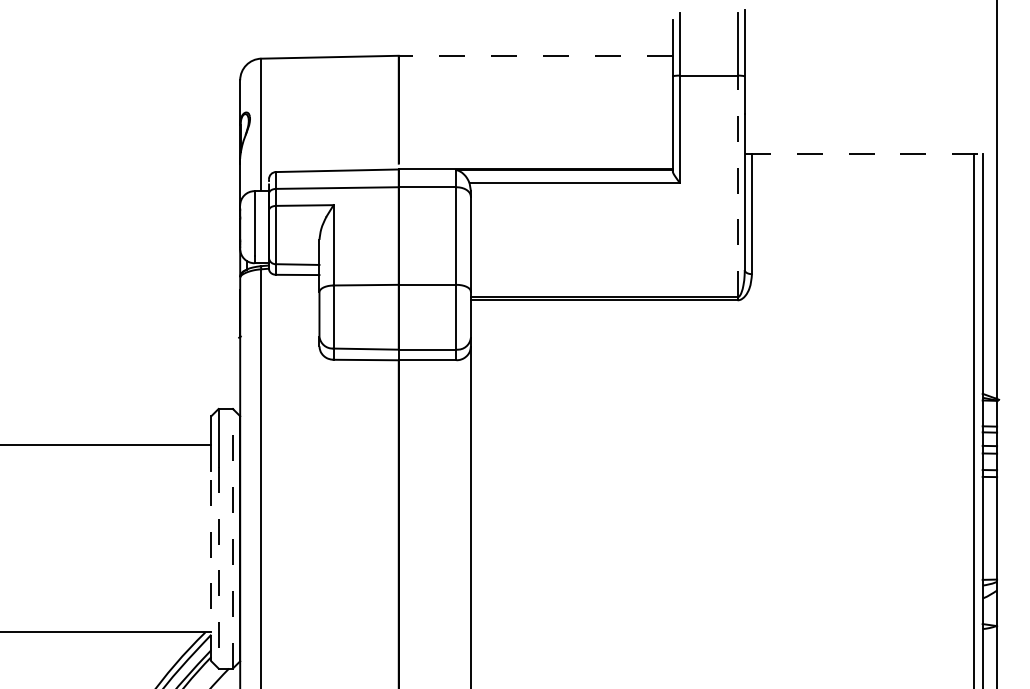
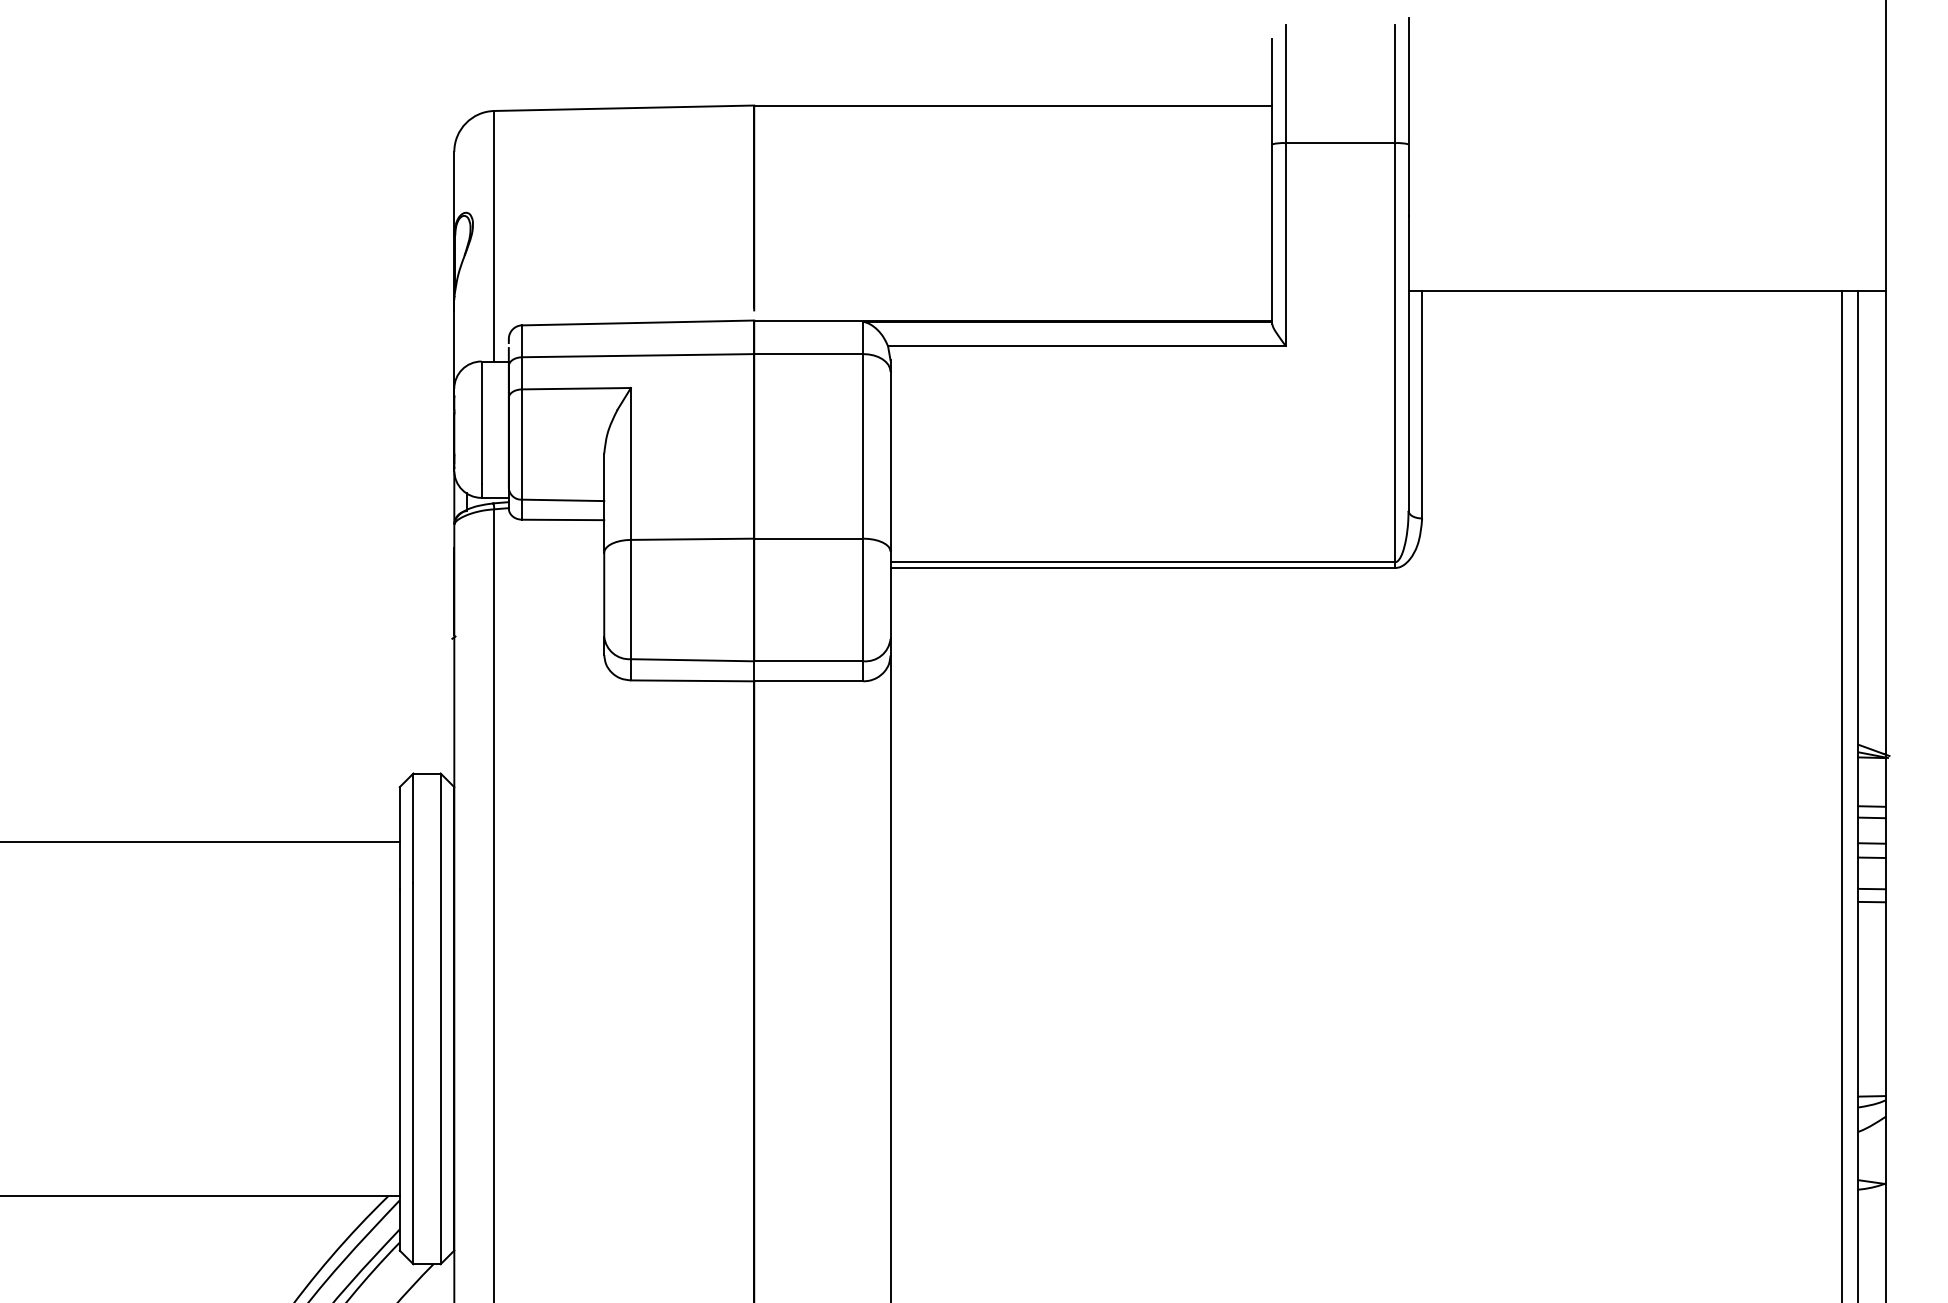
line: (535, 55) -> (1012, 104), dashed -> solid
line: (871, 153) -> (1648, 290), dashed -> solid
line: (737, 186) -> (1394, 352), dashed -> solid
line: (232, 538) -> (439, 1018), dashed -> solid
line: (211, 565) -> (400, 1069), dashed -> solid
line: (218, 567) -> (413, 1073), dashed -> solid

